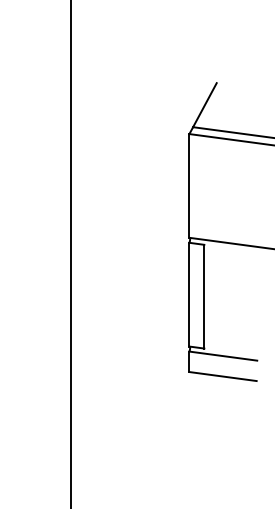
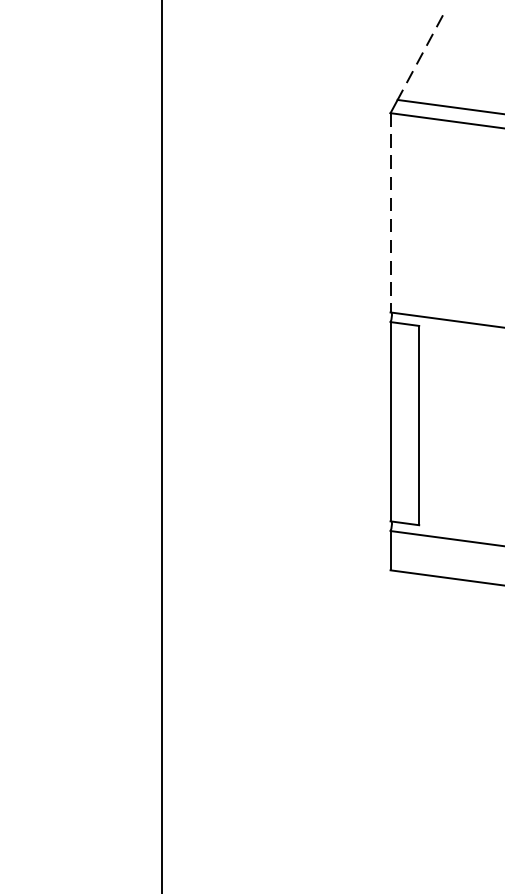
line: (204, 105) -> (419, 58), solid -> dashed
line: (189, 185) -> (390, 211), solid -> dashed

